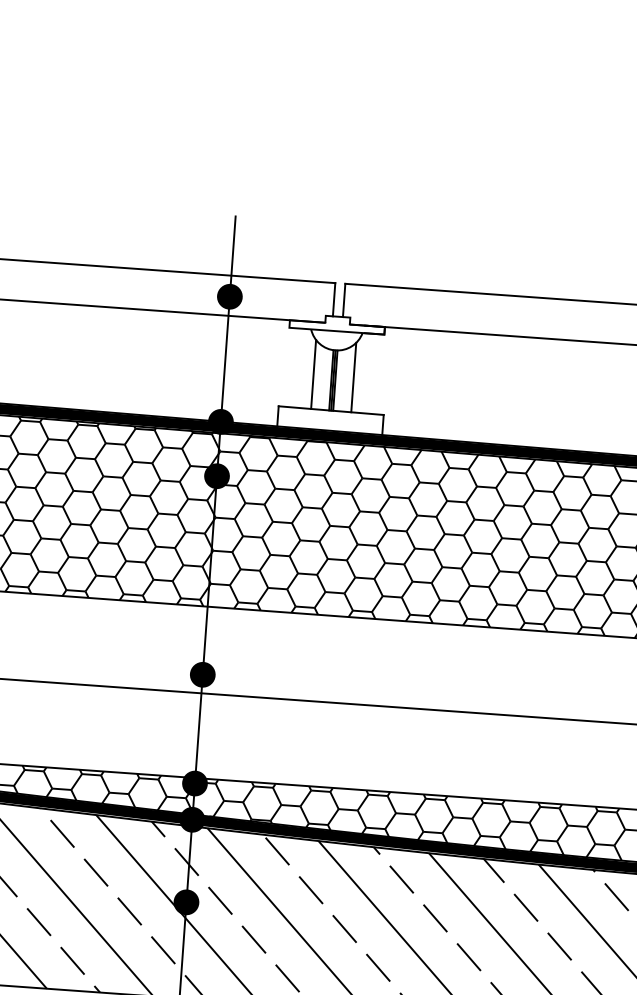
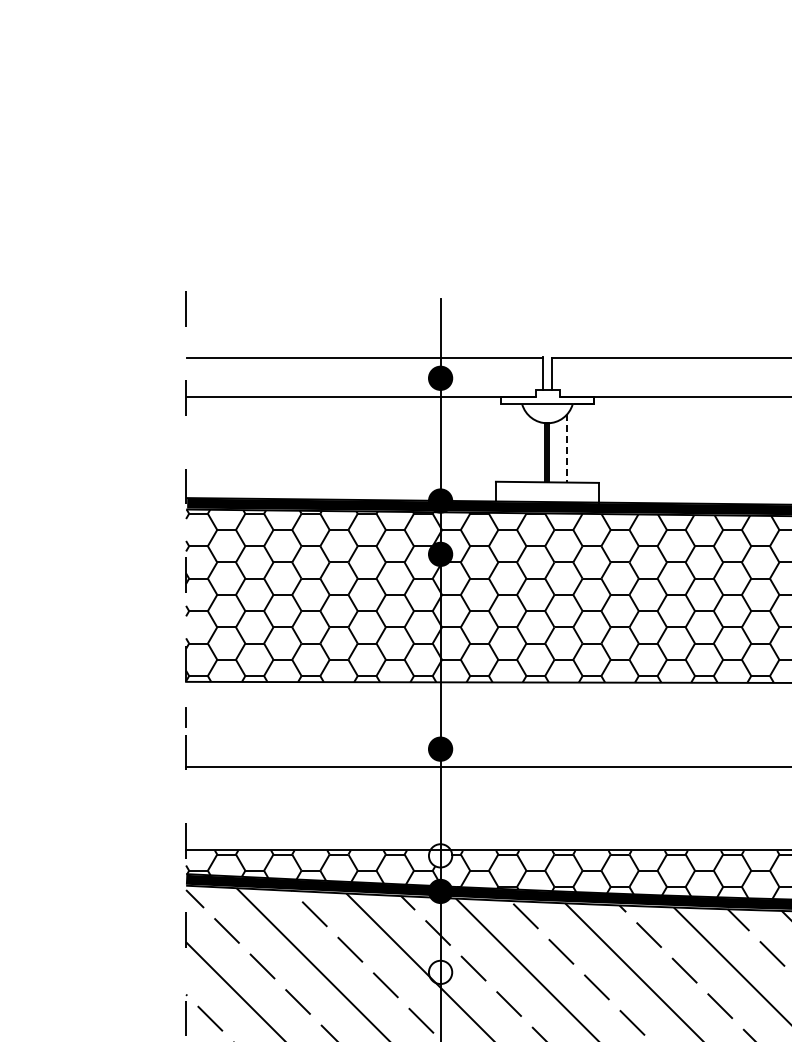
line: (313, 374) -> (527, 448), removed
line: (354, 377) -> (567, 448), solid -> dashed
fill: (194, 783) -> (440, 855), removed
fill: (186, 902) -> (440, 972), removed

